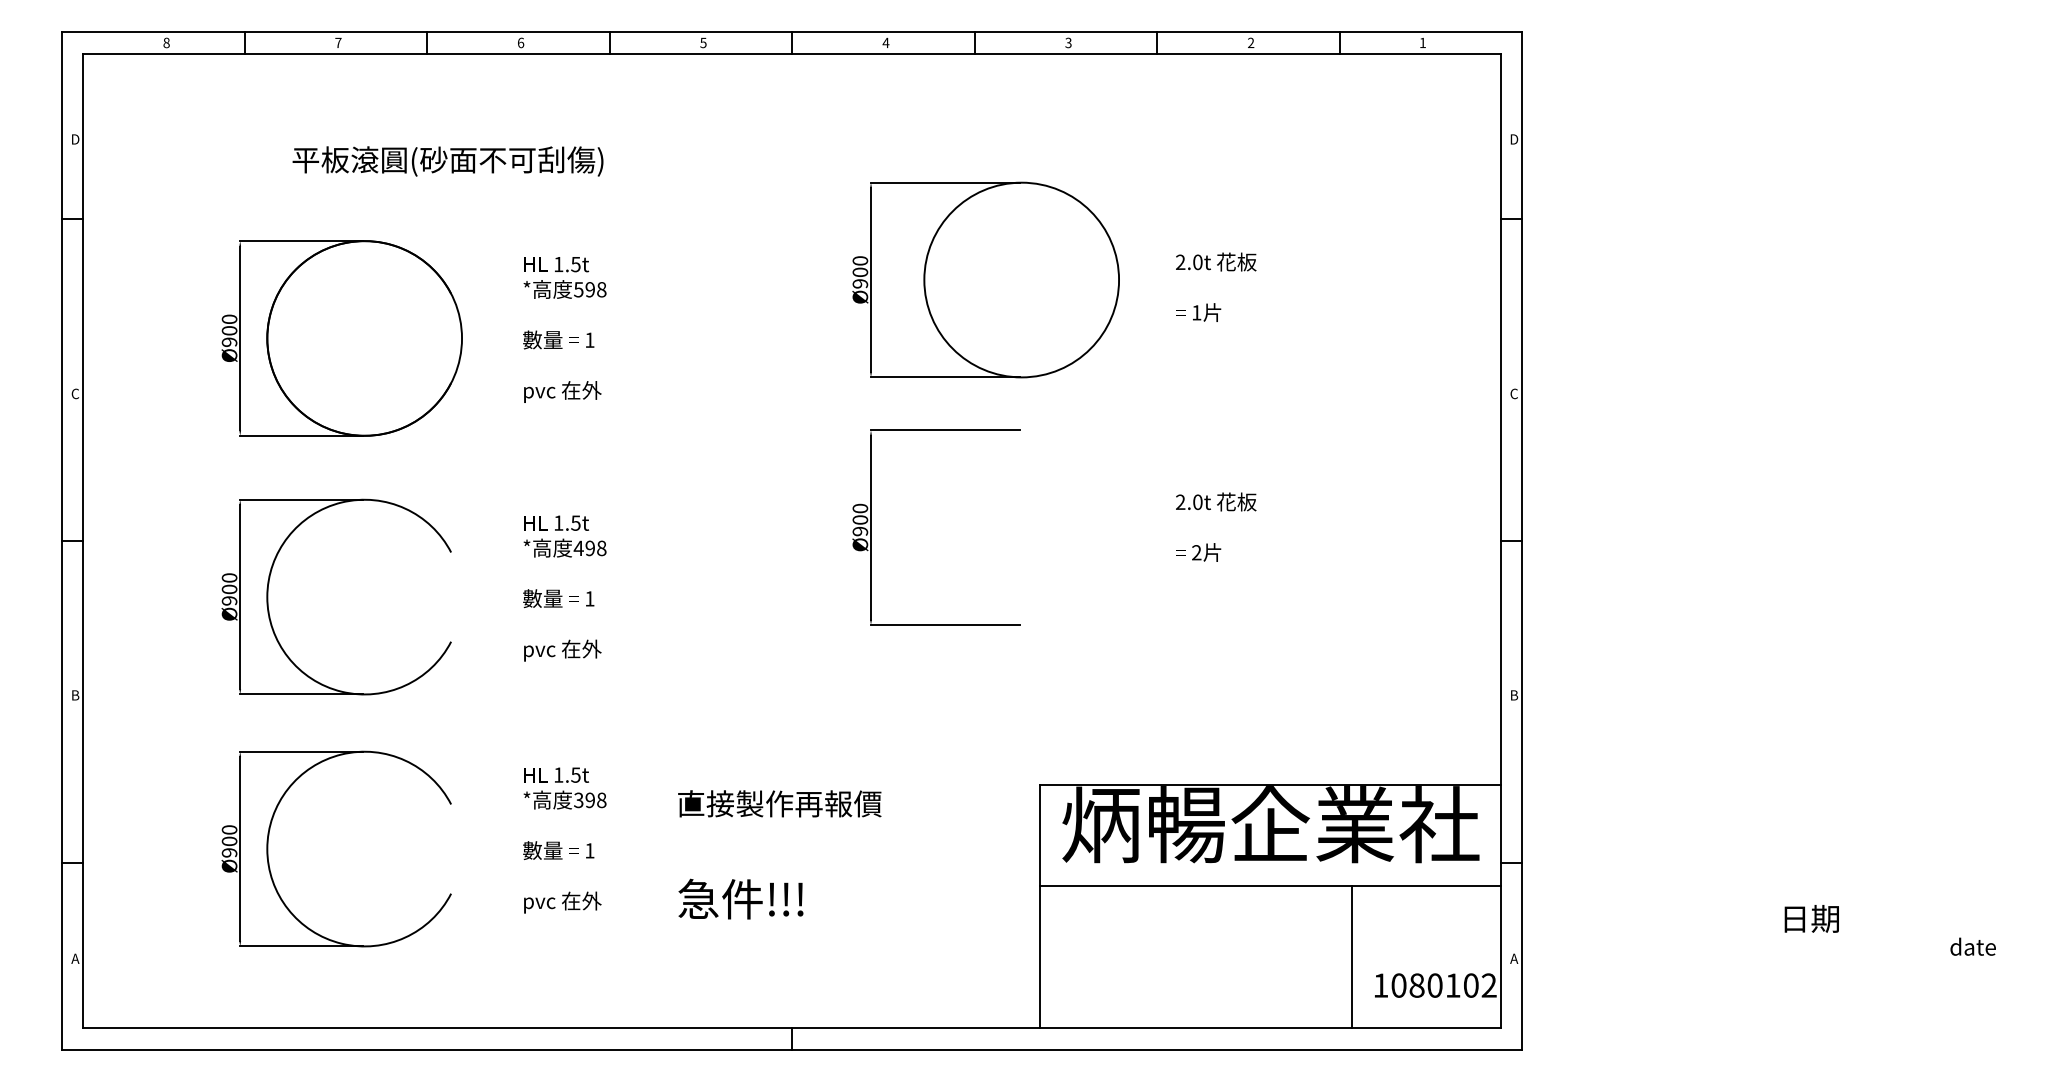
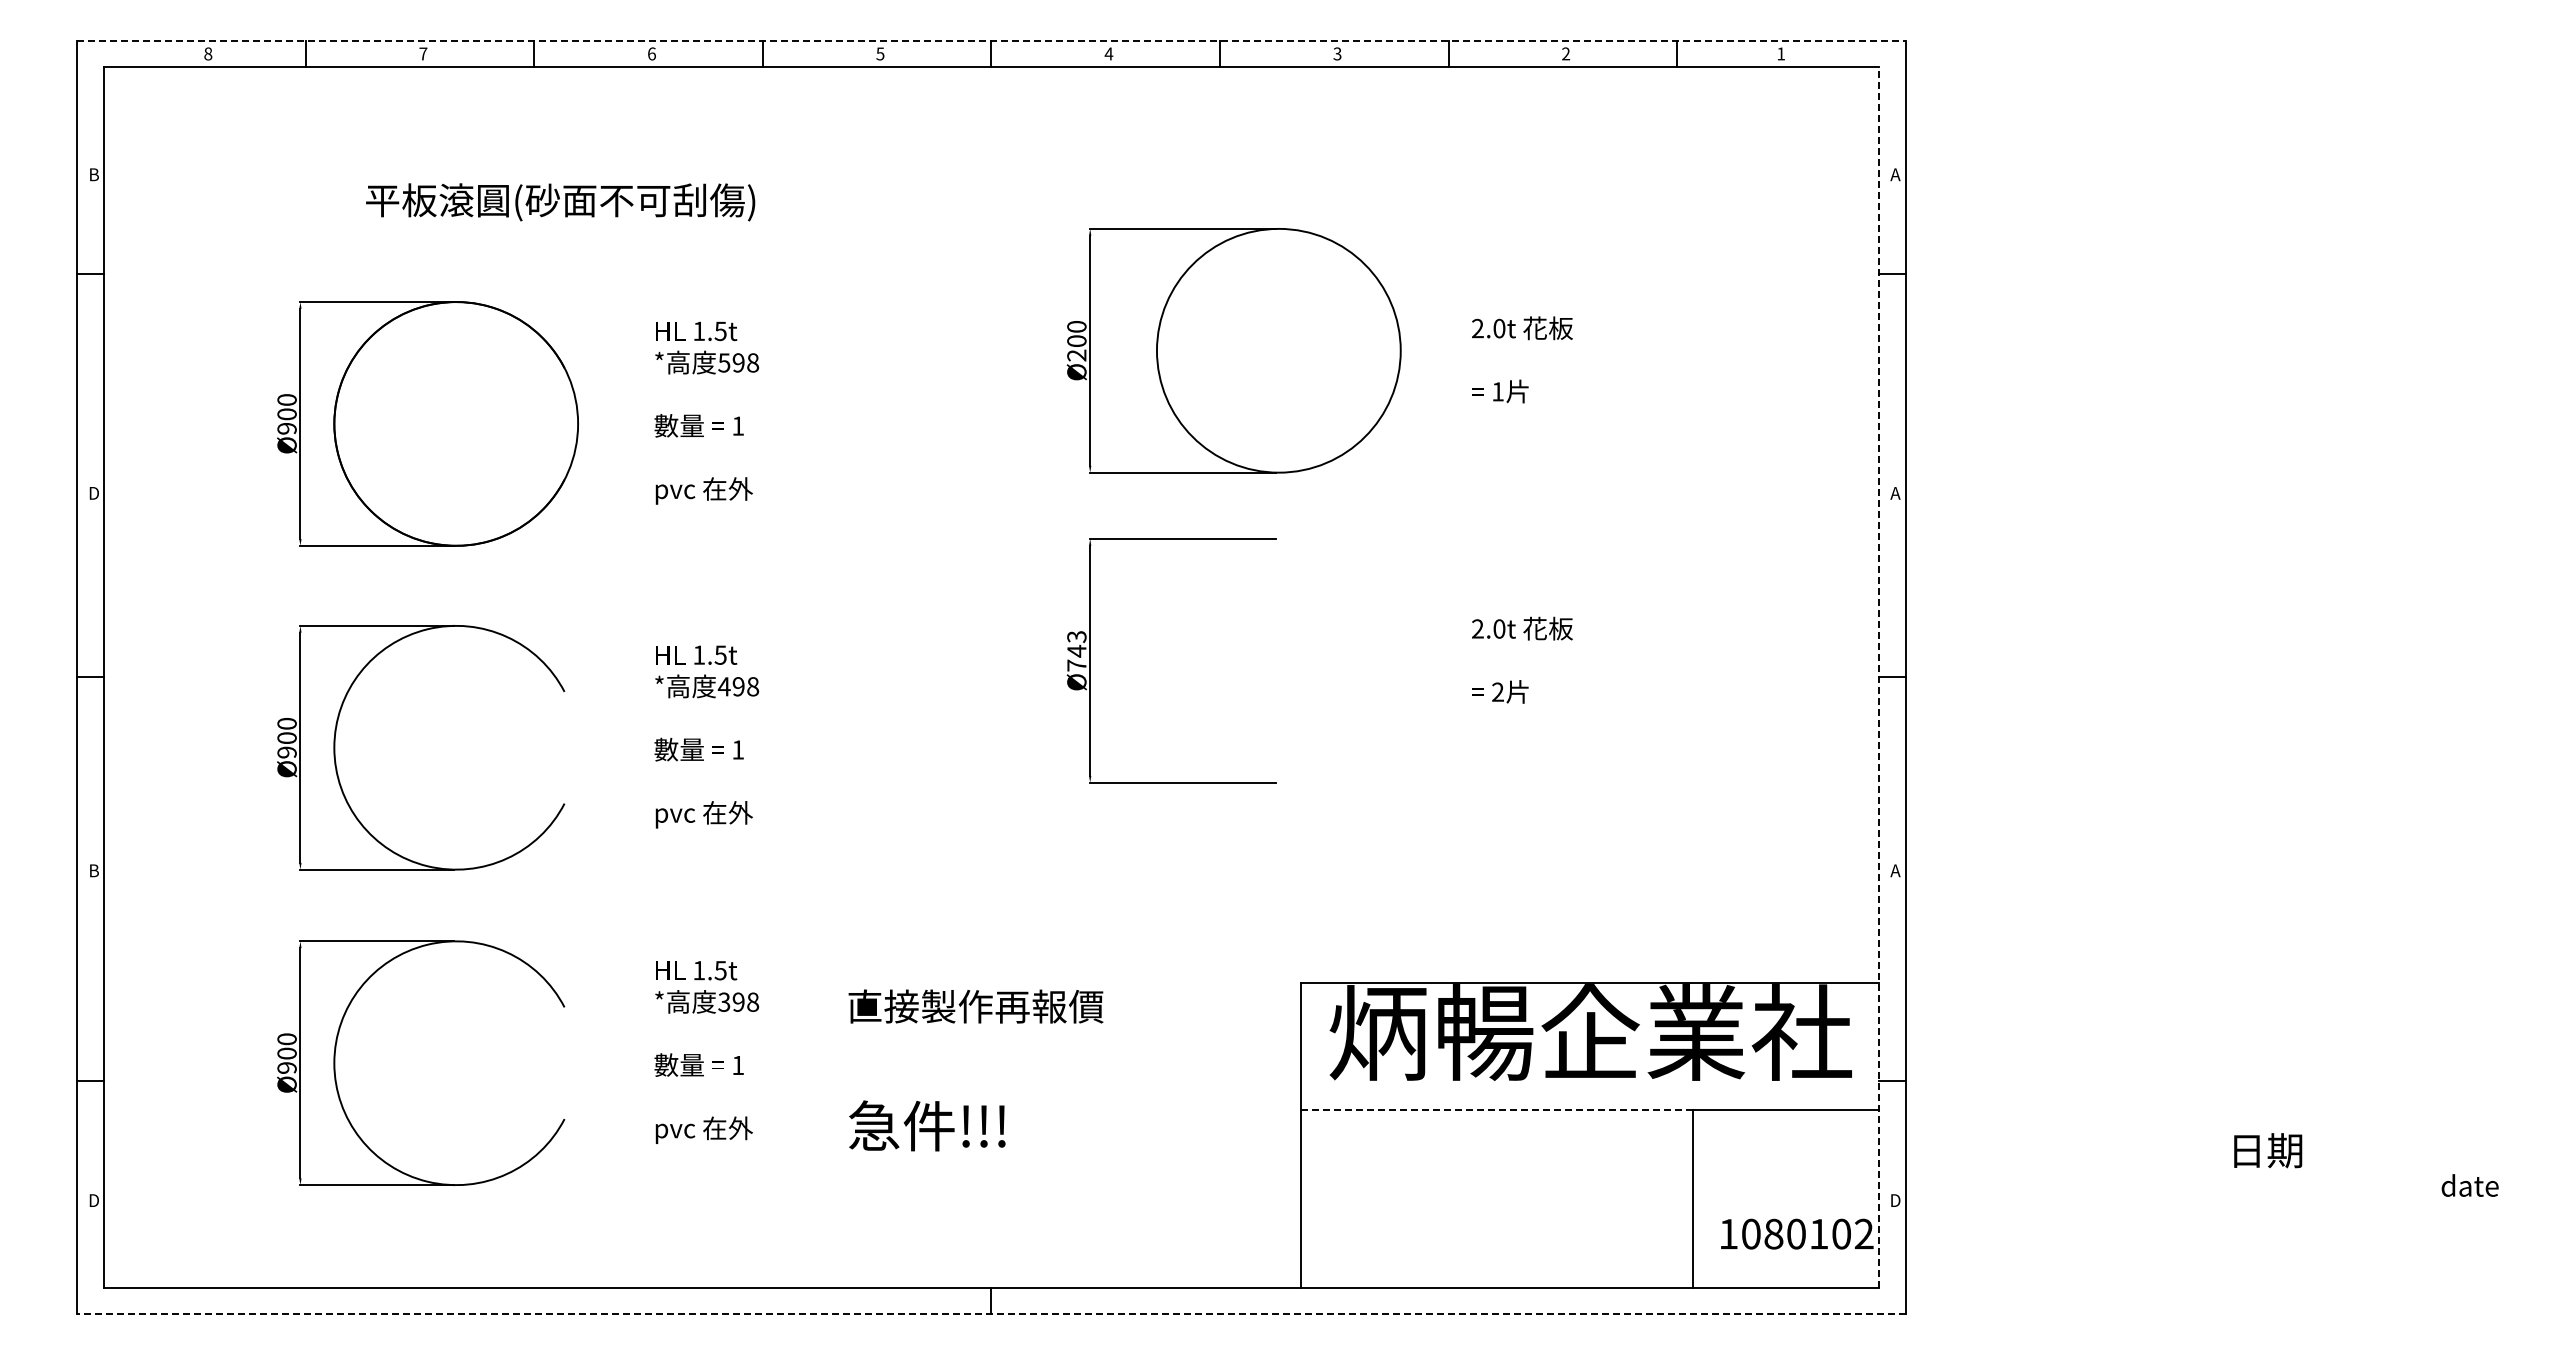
line: (792, 32) -> (991, 40), solid -> dashed
text: (74, 139) -> (93, 174), D -> B
text: (1514, 139) -> (1895, 174), D -> A
text: (860, 283) -> (1076, 355), Ø900 -> Ø200
text: (74, 393) -> (93, 492), C -> D
text: (1514, 393) -> (1895, 492), C -> A
text: (860, 520) -> (1076, 651), Ø900 -> Ø743
line: (1500, 541) -> (1878, 677), solid -> dashed
text: (1514, 695) -> (1895, 870), B -> A
line: (1196, 886) -> (1497, 1109), solid -> dashed
text: (75, 958) -> (94, 1200), A -> D
text: (1514, 958) -> (1895, 1200), A -> D
line: (791, 1049) -> (990, 1314), solid -> dashed

